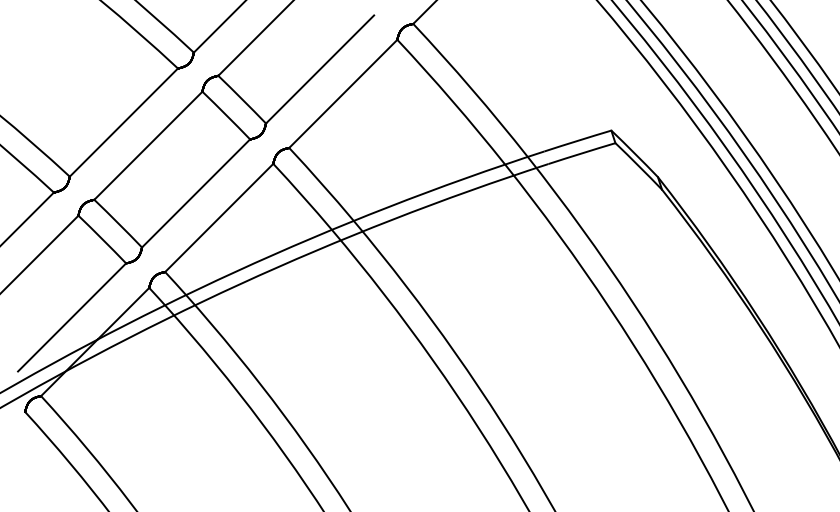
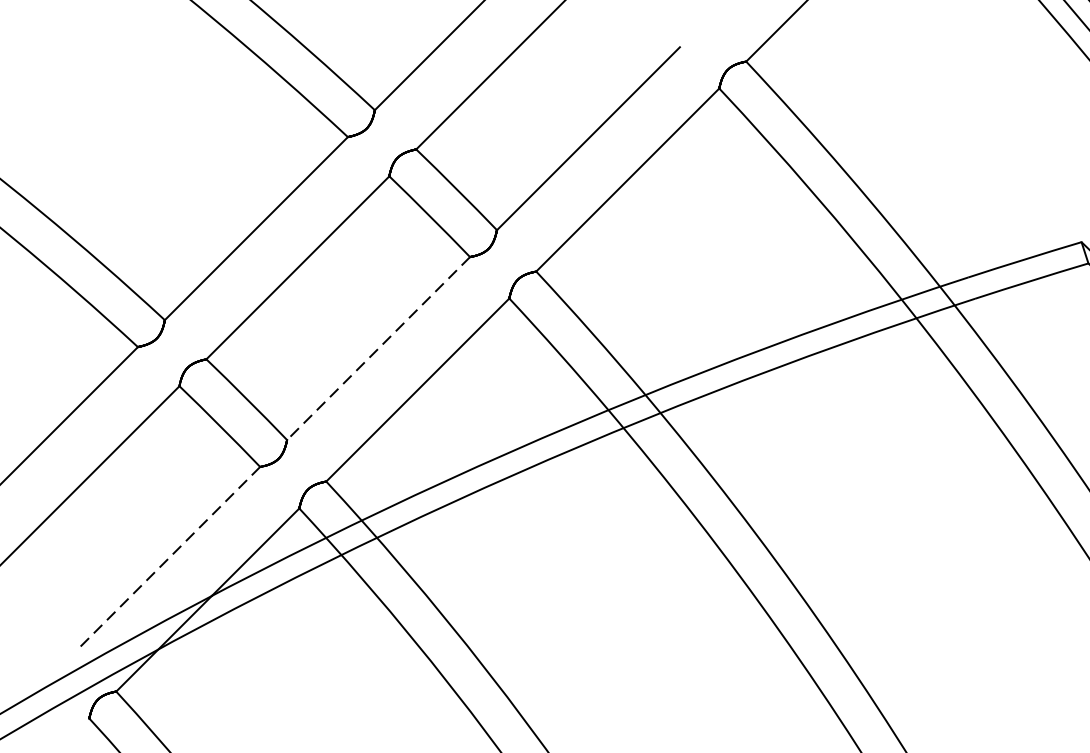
line: (195, 193) -> (377, 348), solid -> dashed
line: (71, 317) -> (167, 558), solid -> dashed

